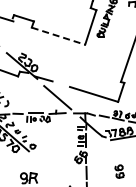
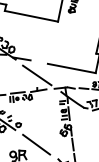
line: (58, 36) -> (31, 16), dashed -> solid
line: (48, 168) -> (35, 144), added

